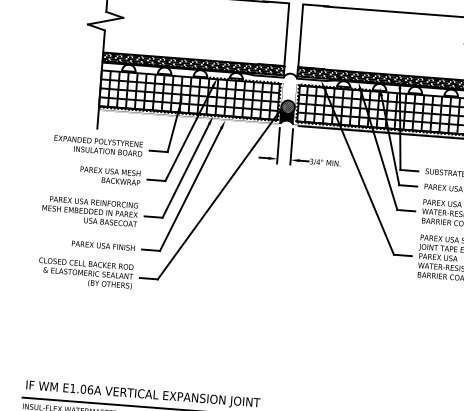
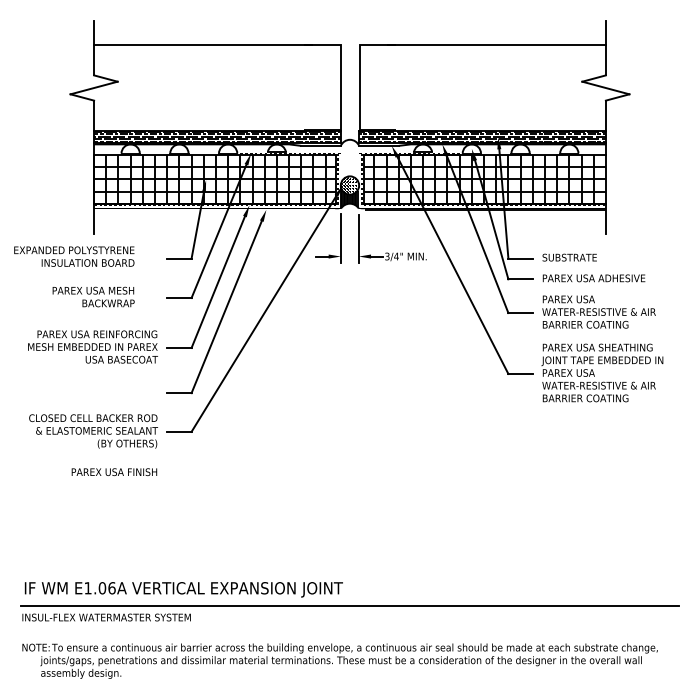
text: (98, 145) -> (74, 256), moved
text: (110, 175) -> (93, 296), moved
text: (103, 246) -> (114, 472), moved

